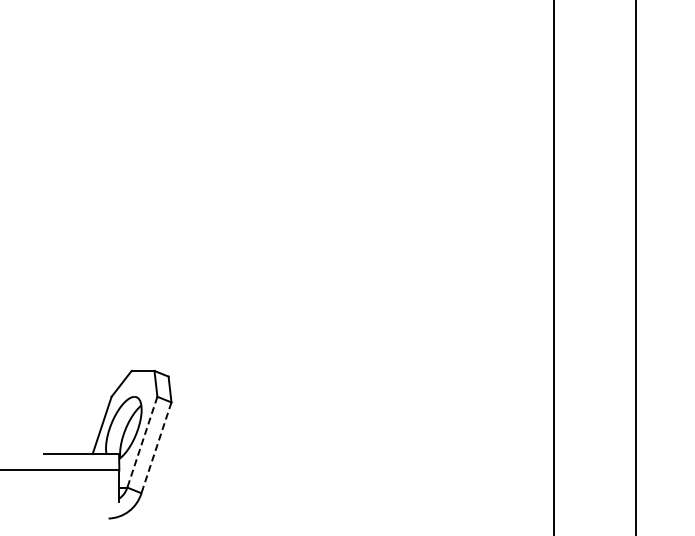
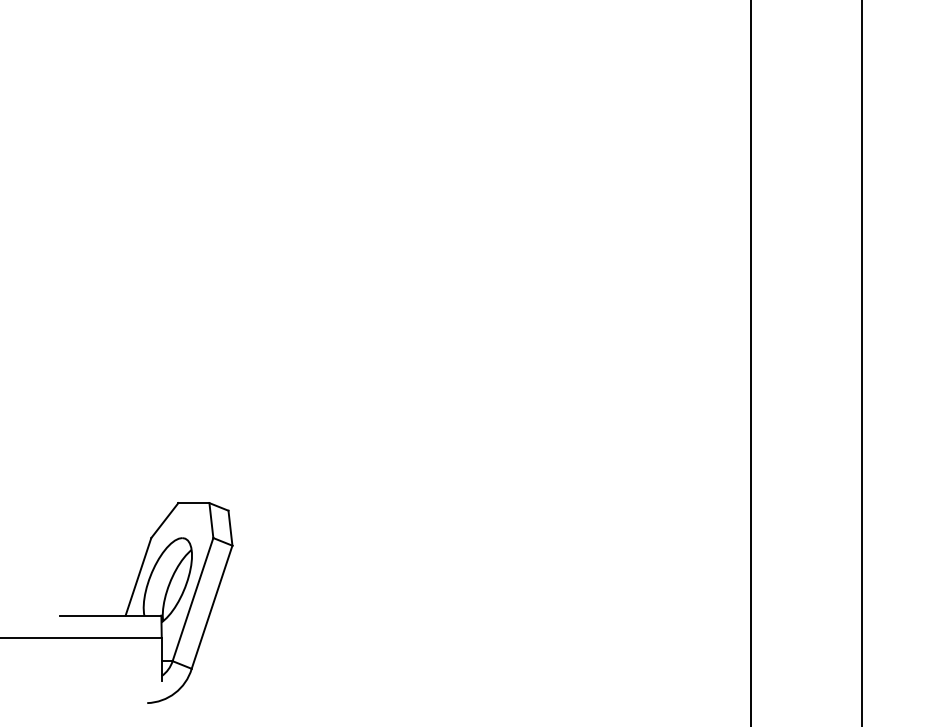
line: (142, 442) -> (193, 600), dashed -> solid
line: (156, 447) -> (212, 606), dashed -> solid

